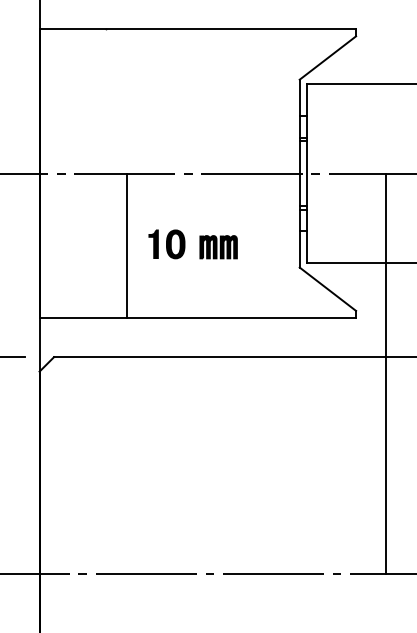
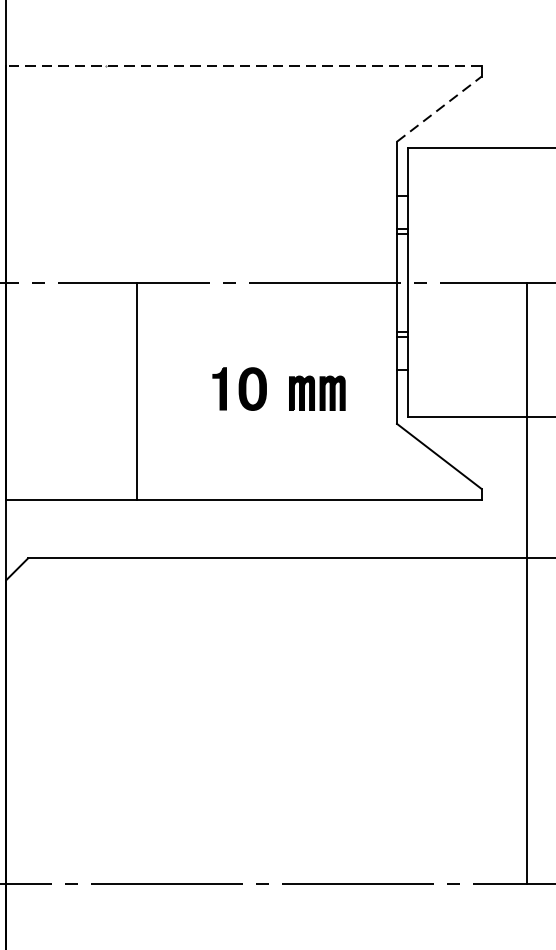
line: (197, 29) -> (243, 66), solid -> dashed
line: (327, 58) -> (438, 109), solid -> dashed
part: (185, 244) -> (267, 389), moved

